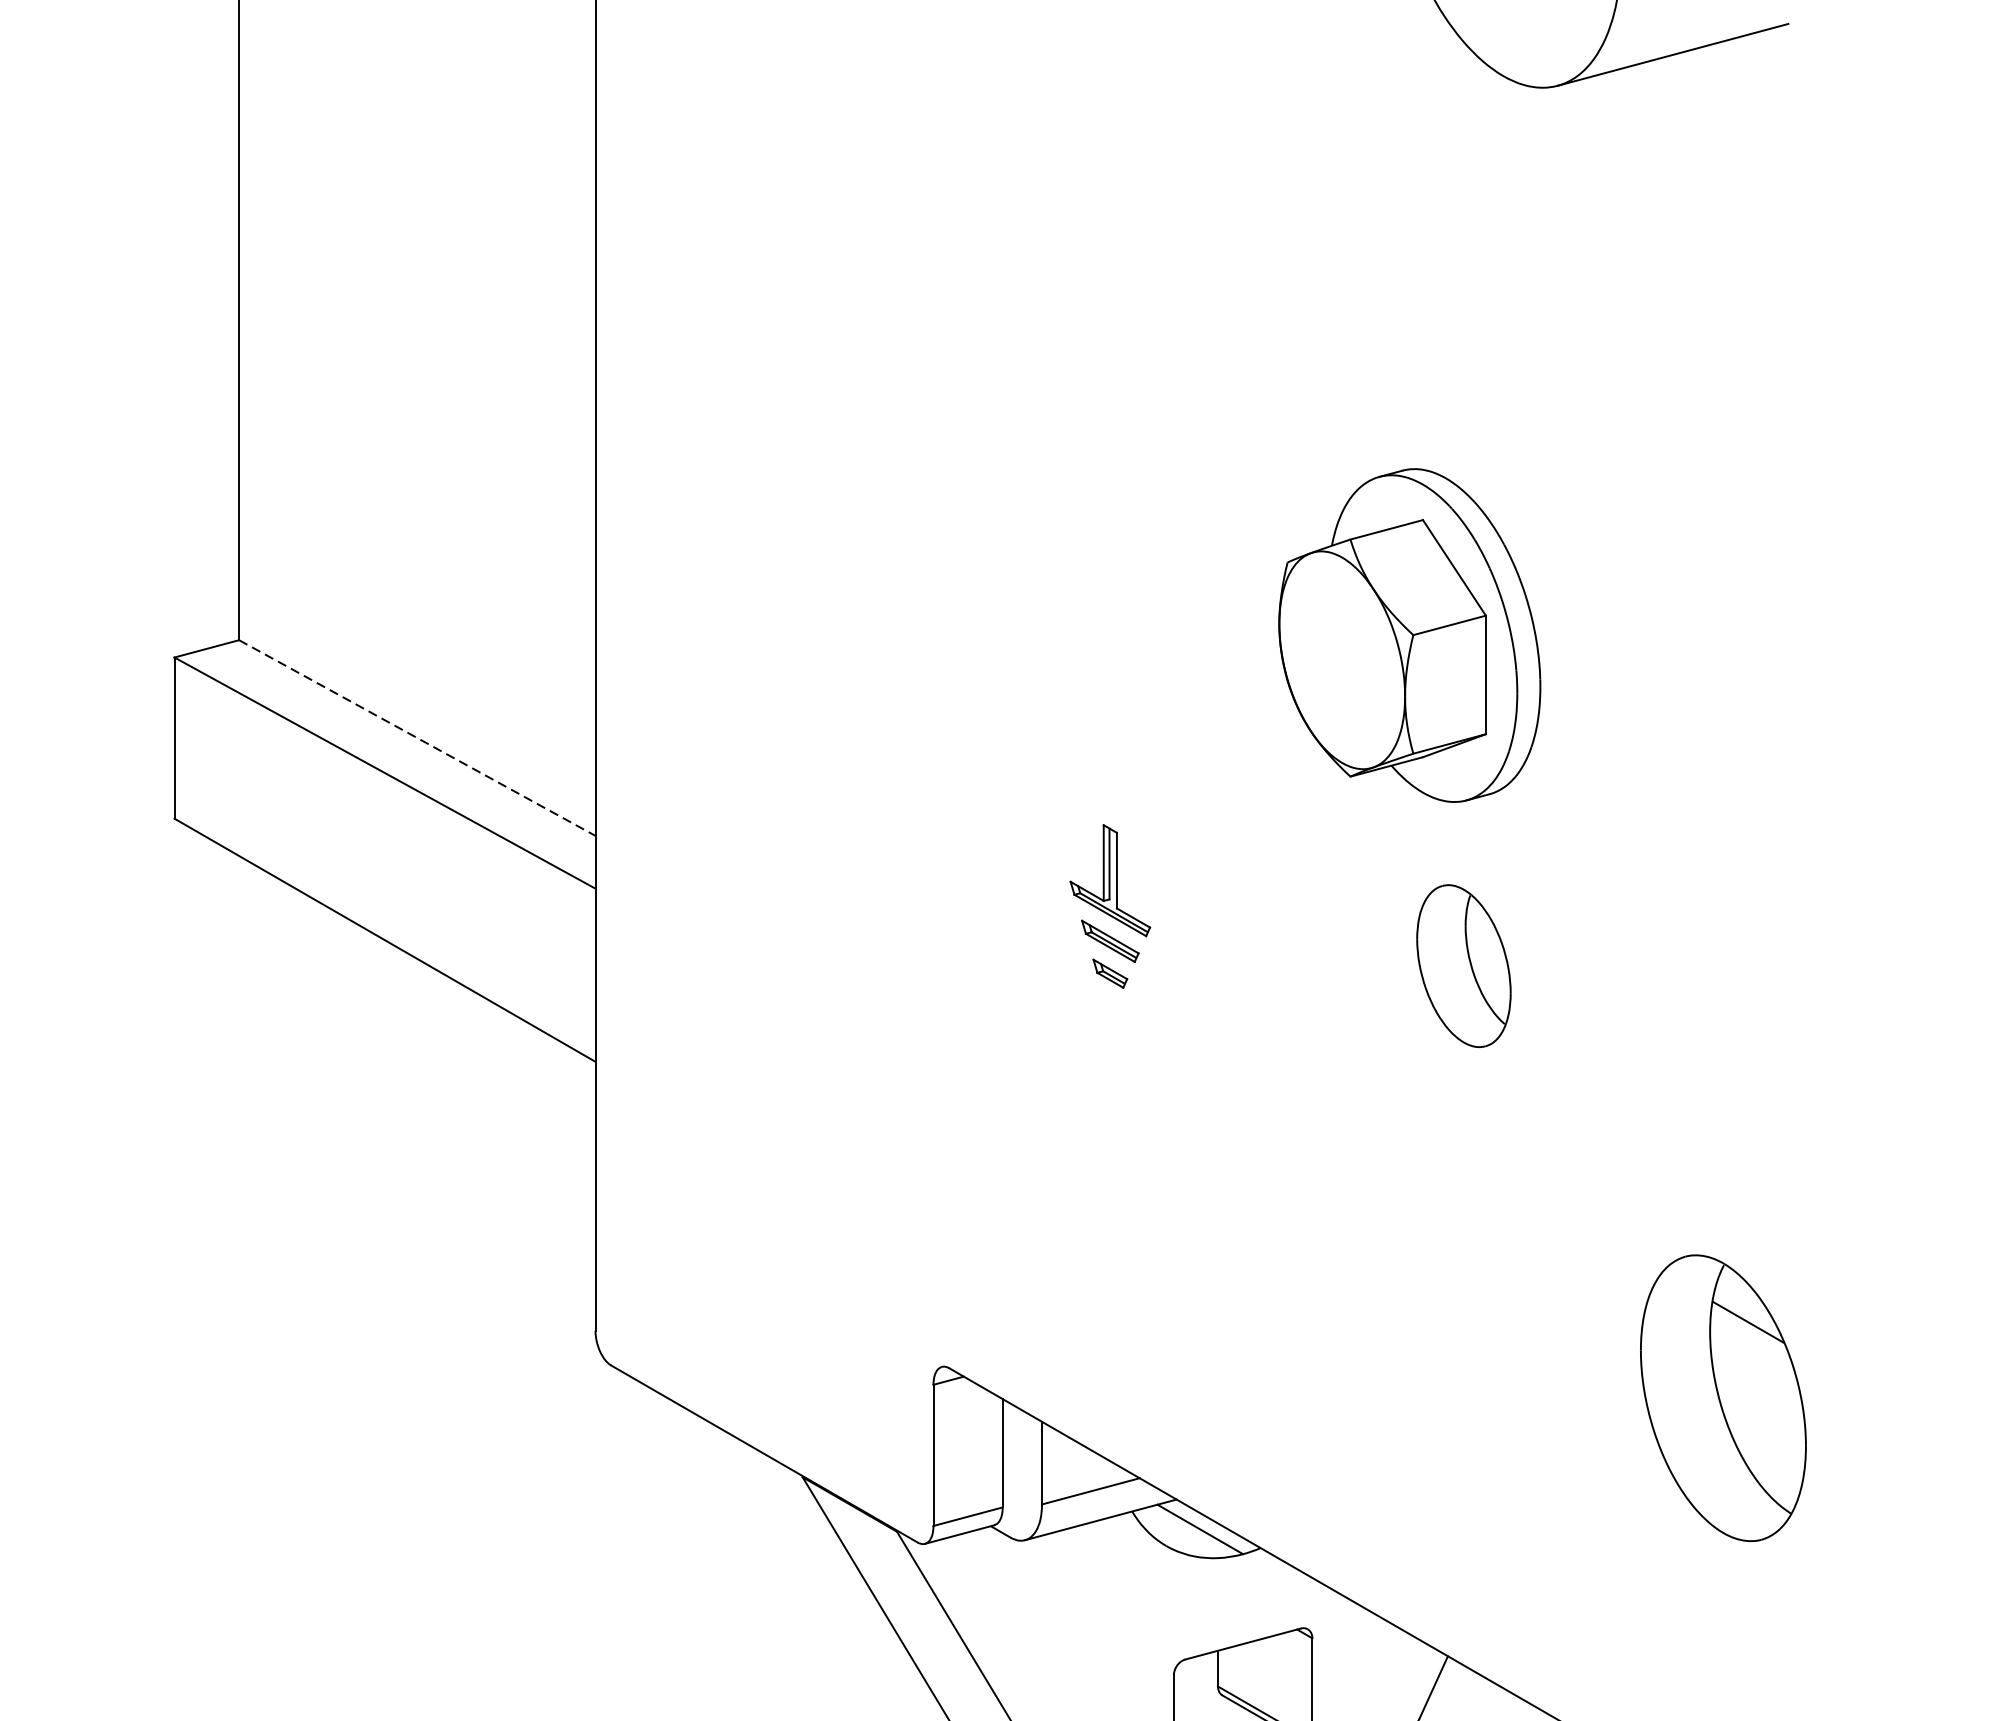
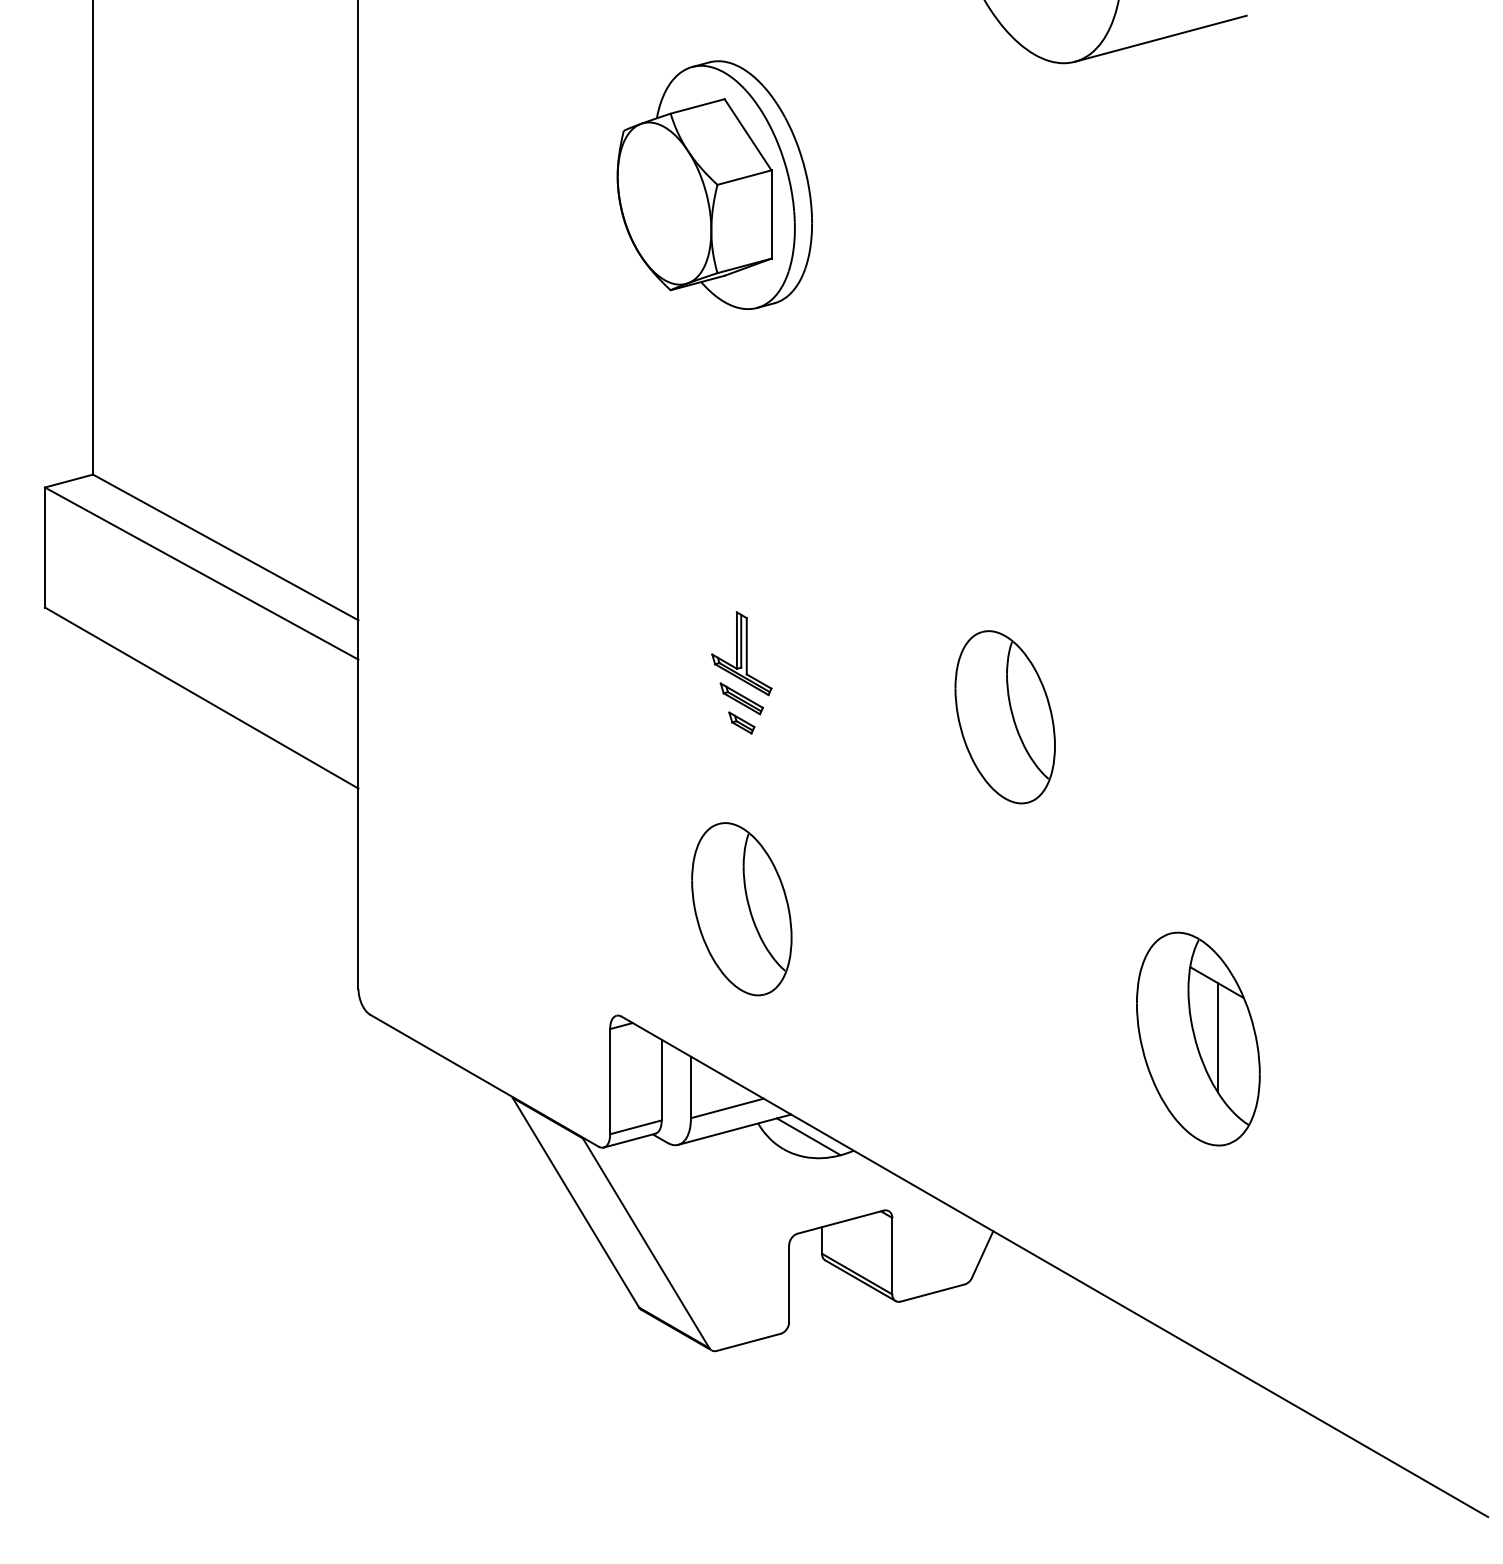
part: (1409, 634) -> (714, 184), moved
line: (418, 738) -> (226, 547), dashed -> solid
part: (1463, 966) -> (1004, 717), size x1.43
part: (1109, 1224) -> (741, 909), added
line: (1749, 1396) -> (1217, 1037), added

